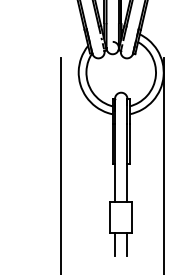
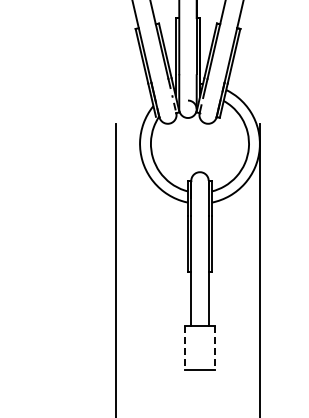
line: (110, 217) -> (184, 347), solid -> dashed
line: (132, 217) -> (215, 347), solid -> dashed
line: (115, 244) -> (191, 385), removed
line: (127, 244) -> (208, 385), removed

